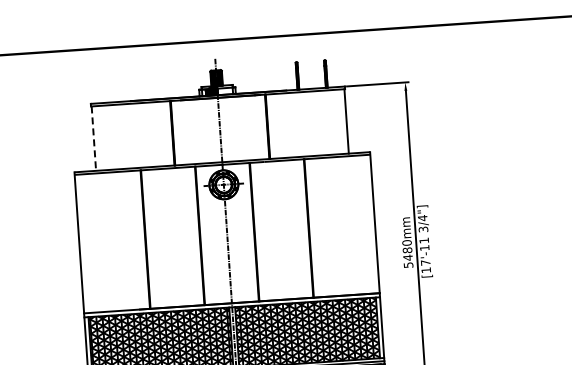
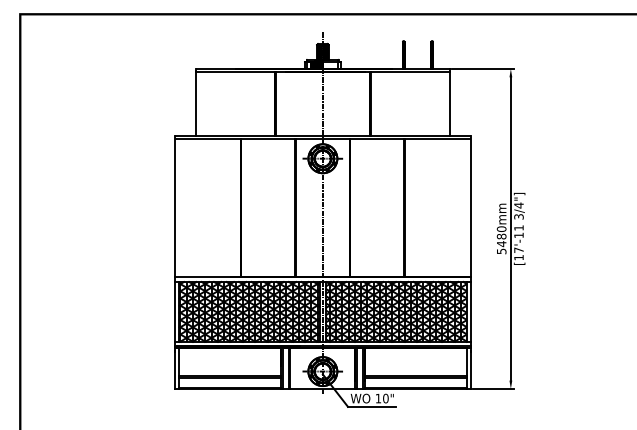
line: (94, 139) -> (196, 104), dashed -> solid

